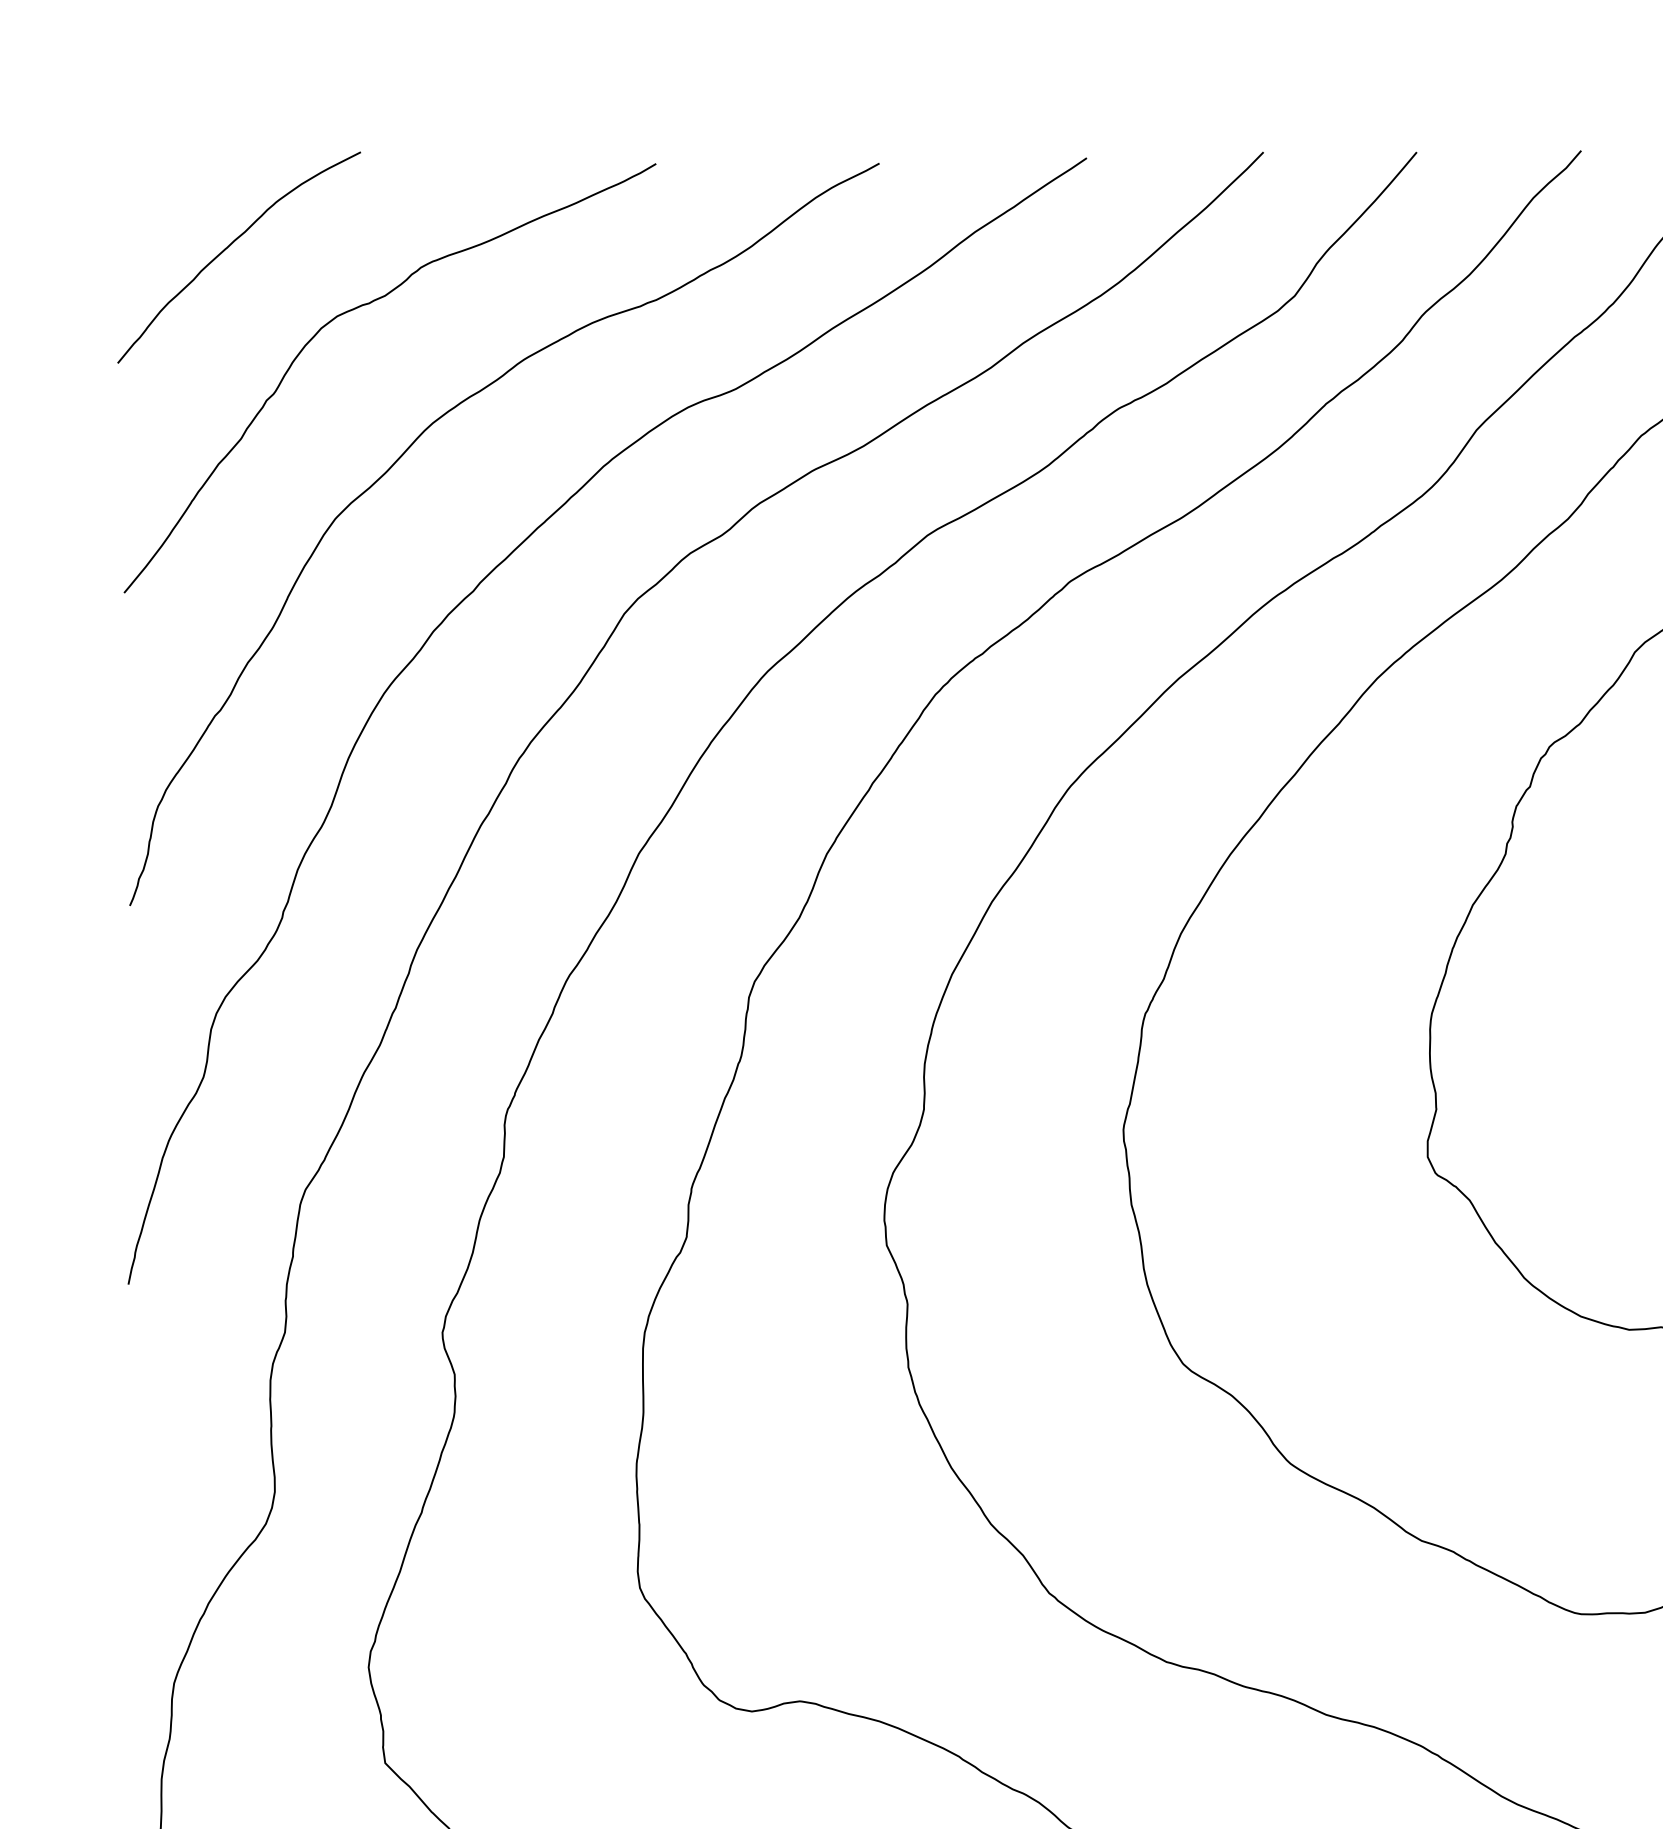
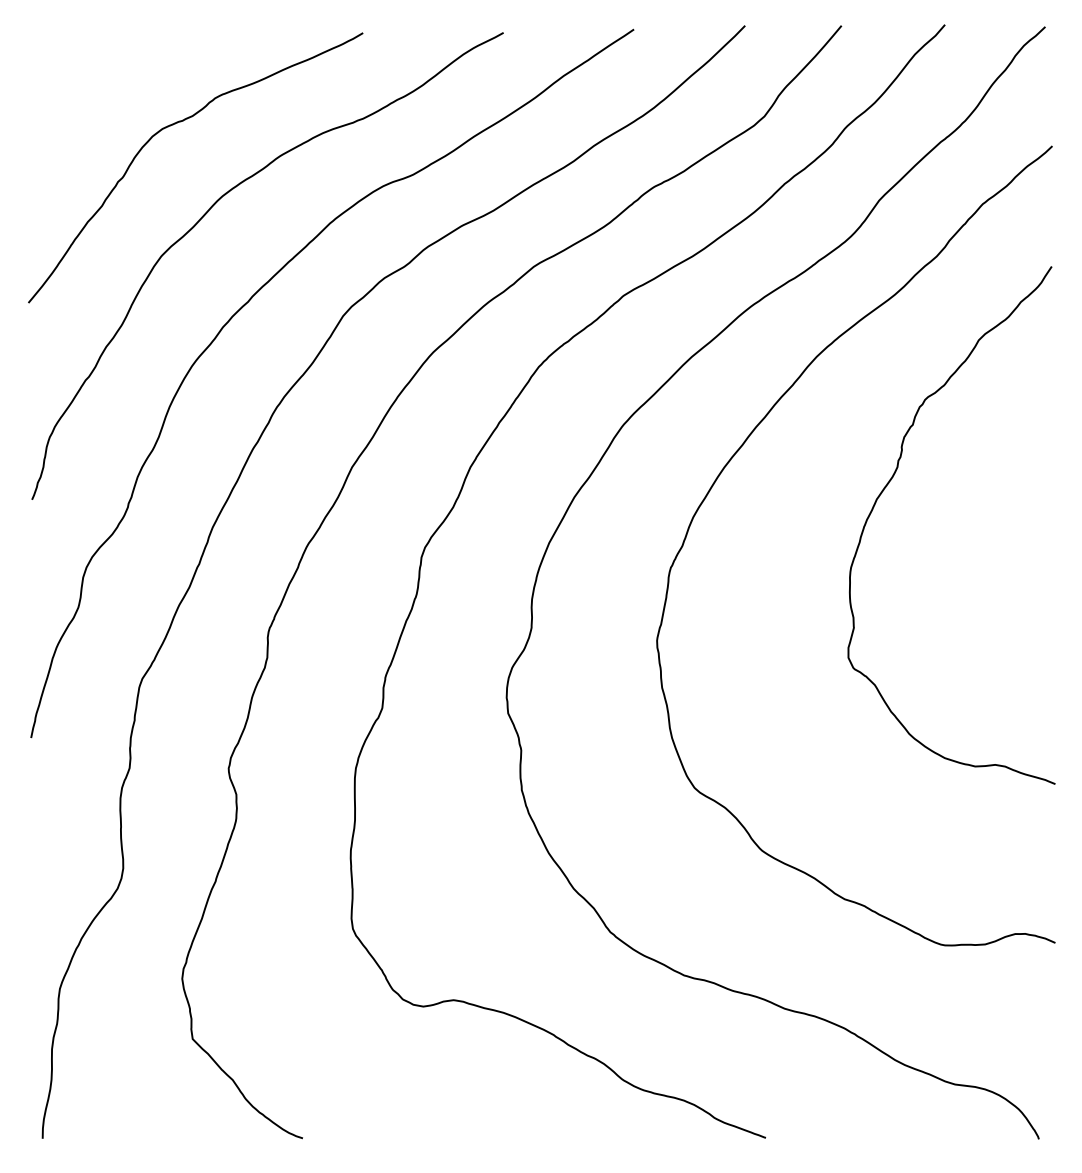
curve: (230, 247) -> (95, 85), removed

